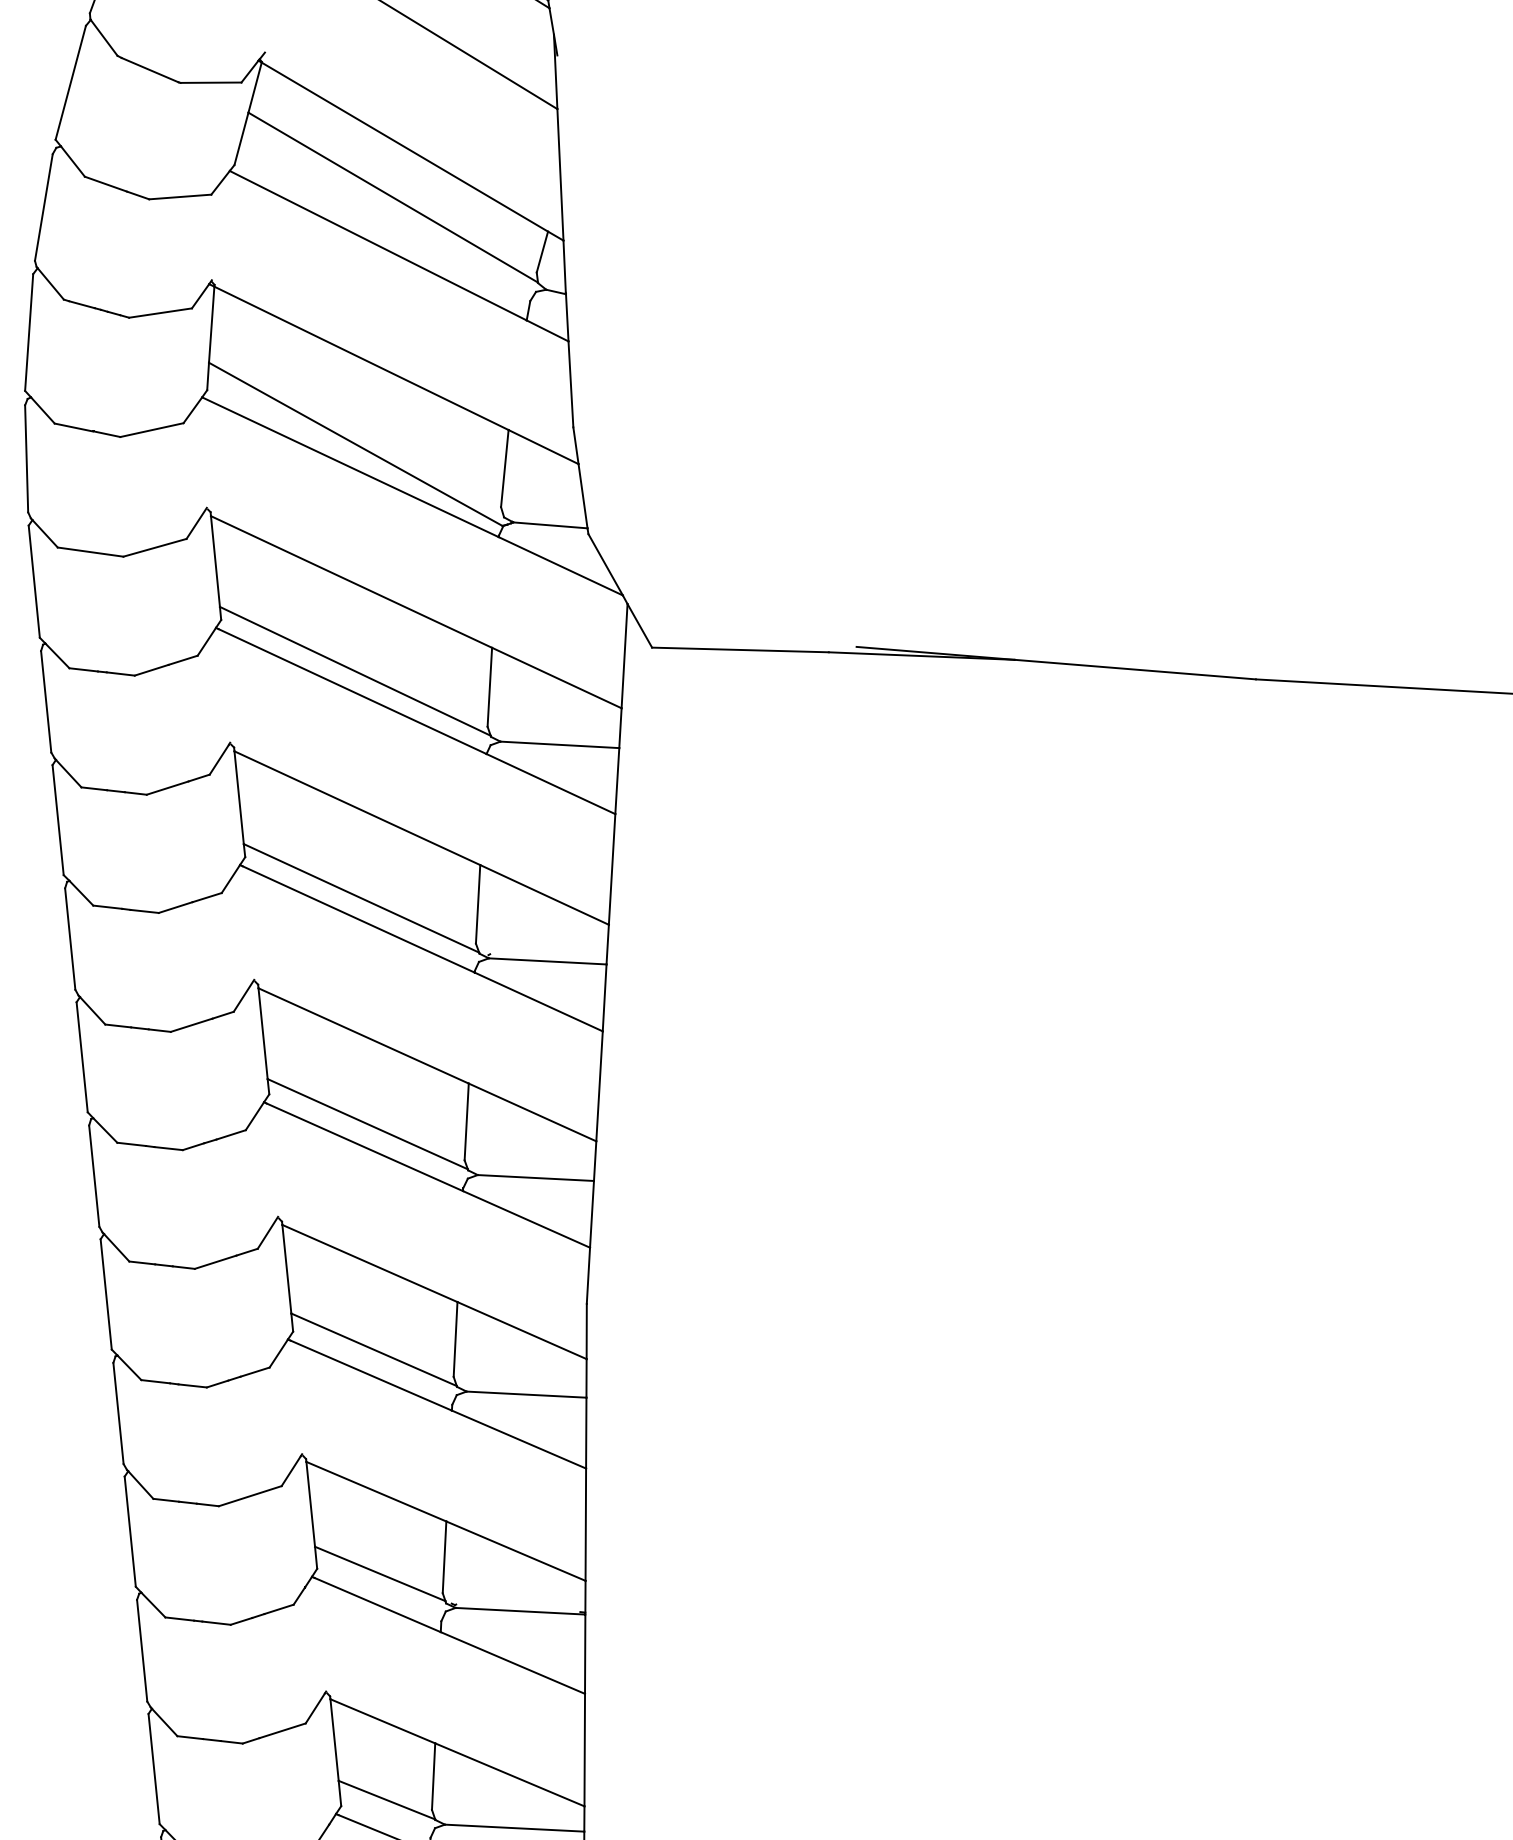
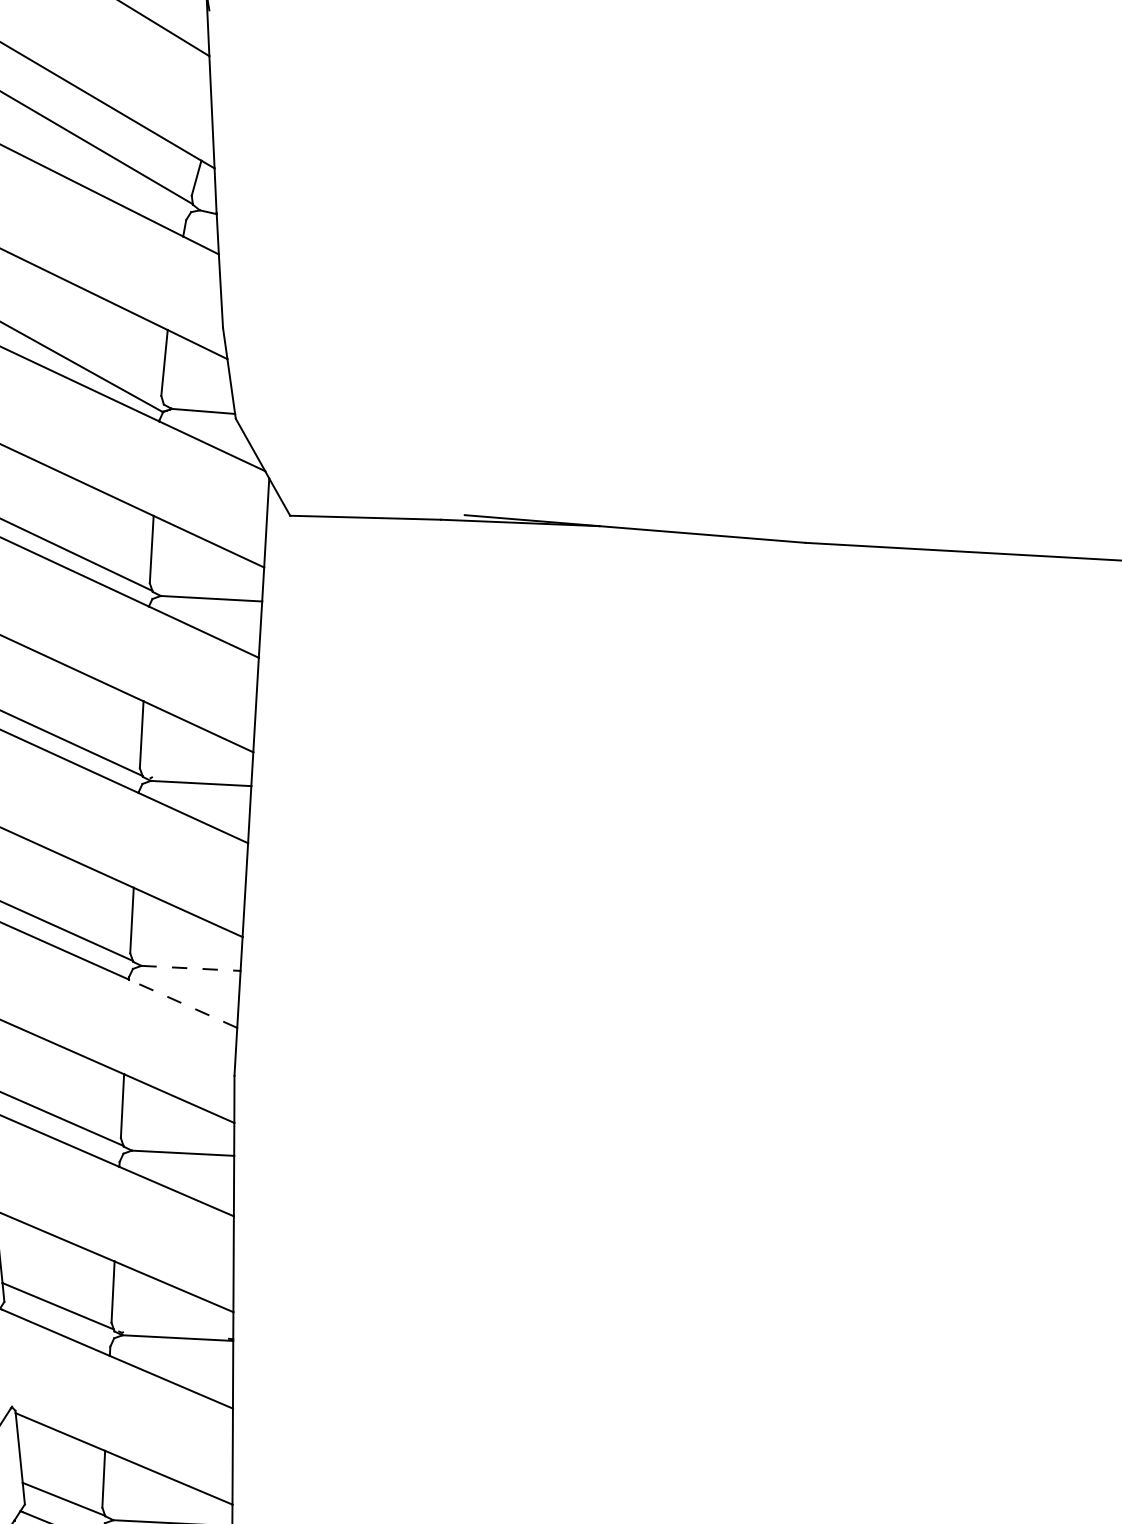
line: (536, 1178) -> (191, 968), solid -> dashed
line: (526, 1219) -> (183, 1003), solid -> dashed

